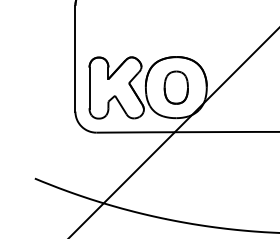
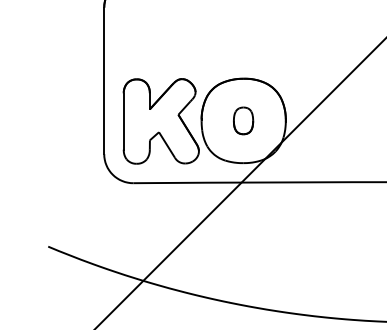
part: (175, 87) -> (242, 120), size x0.6

